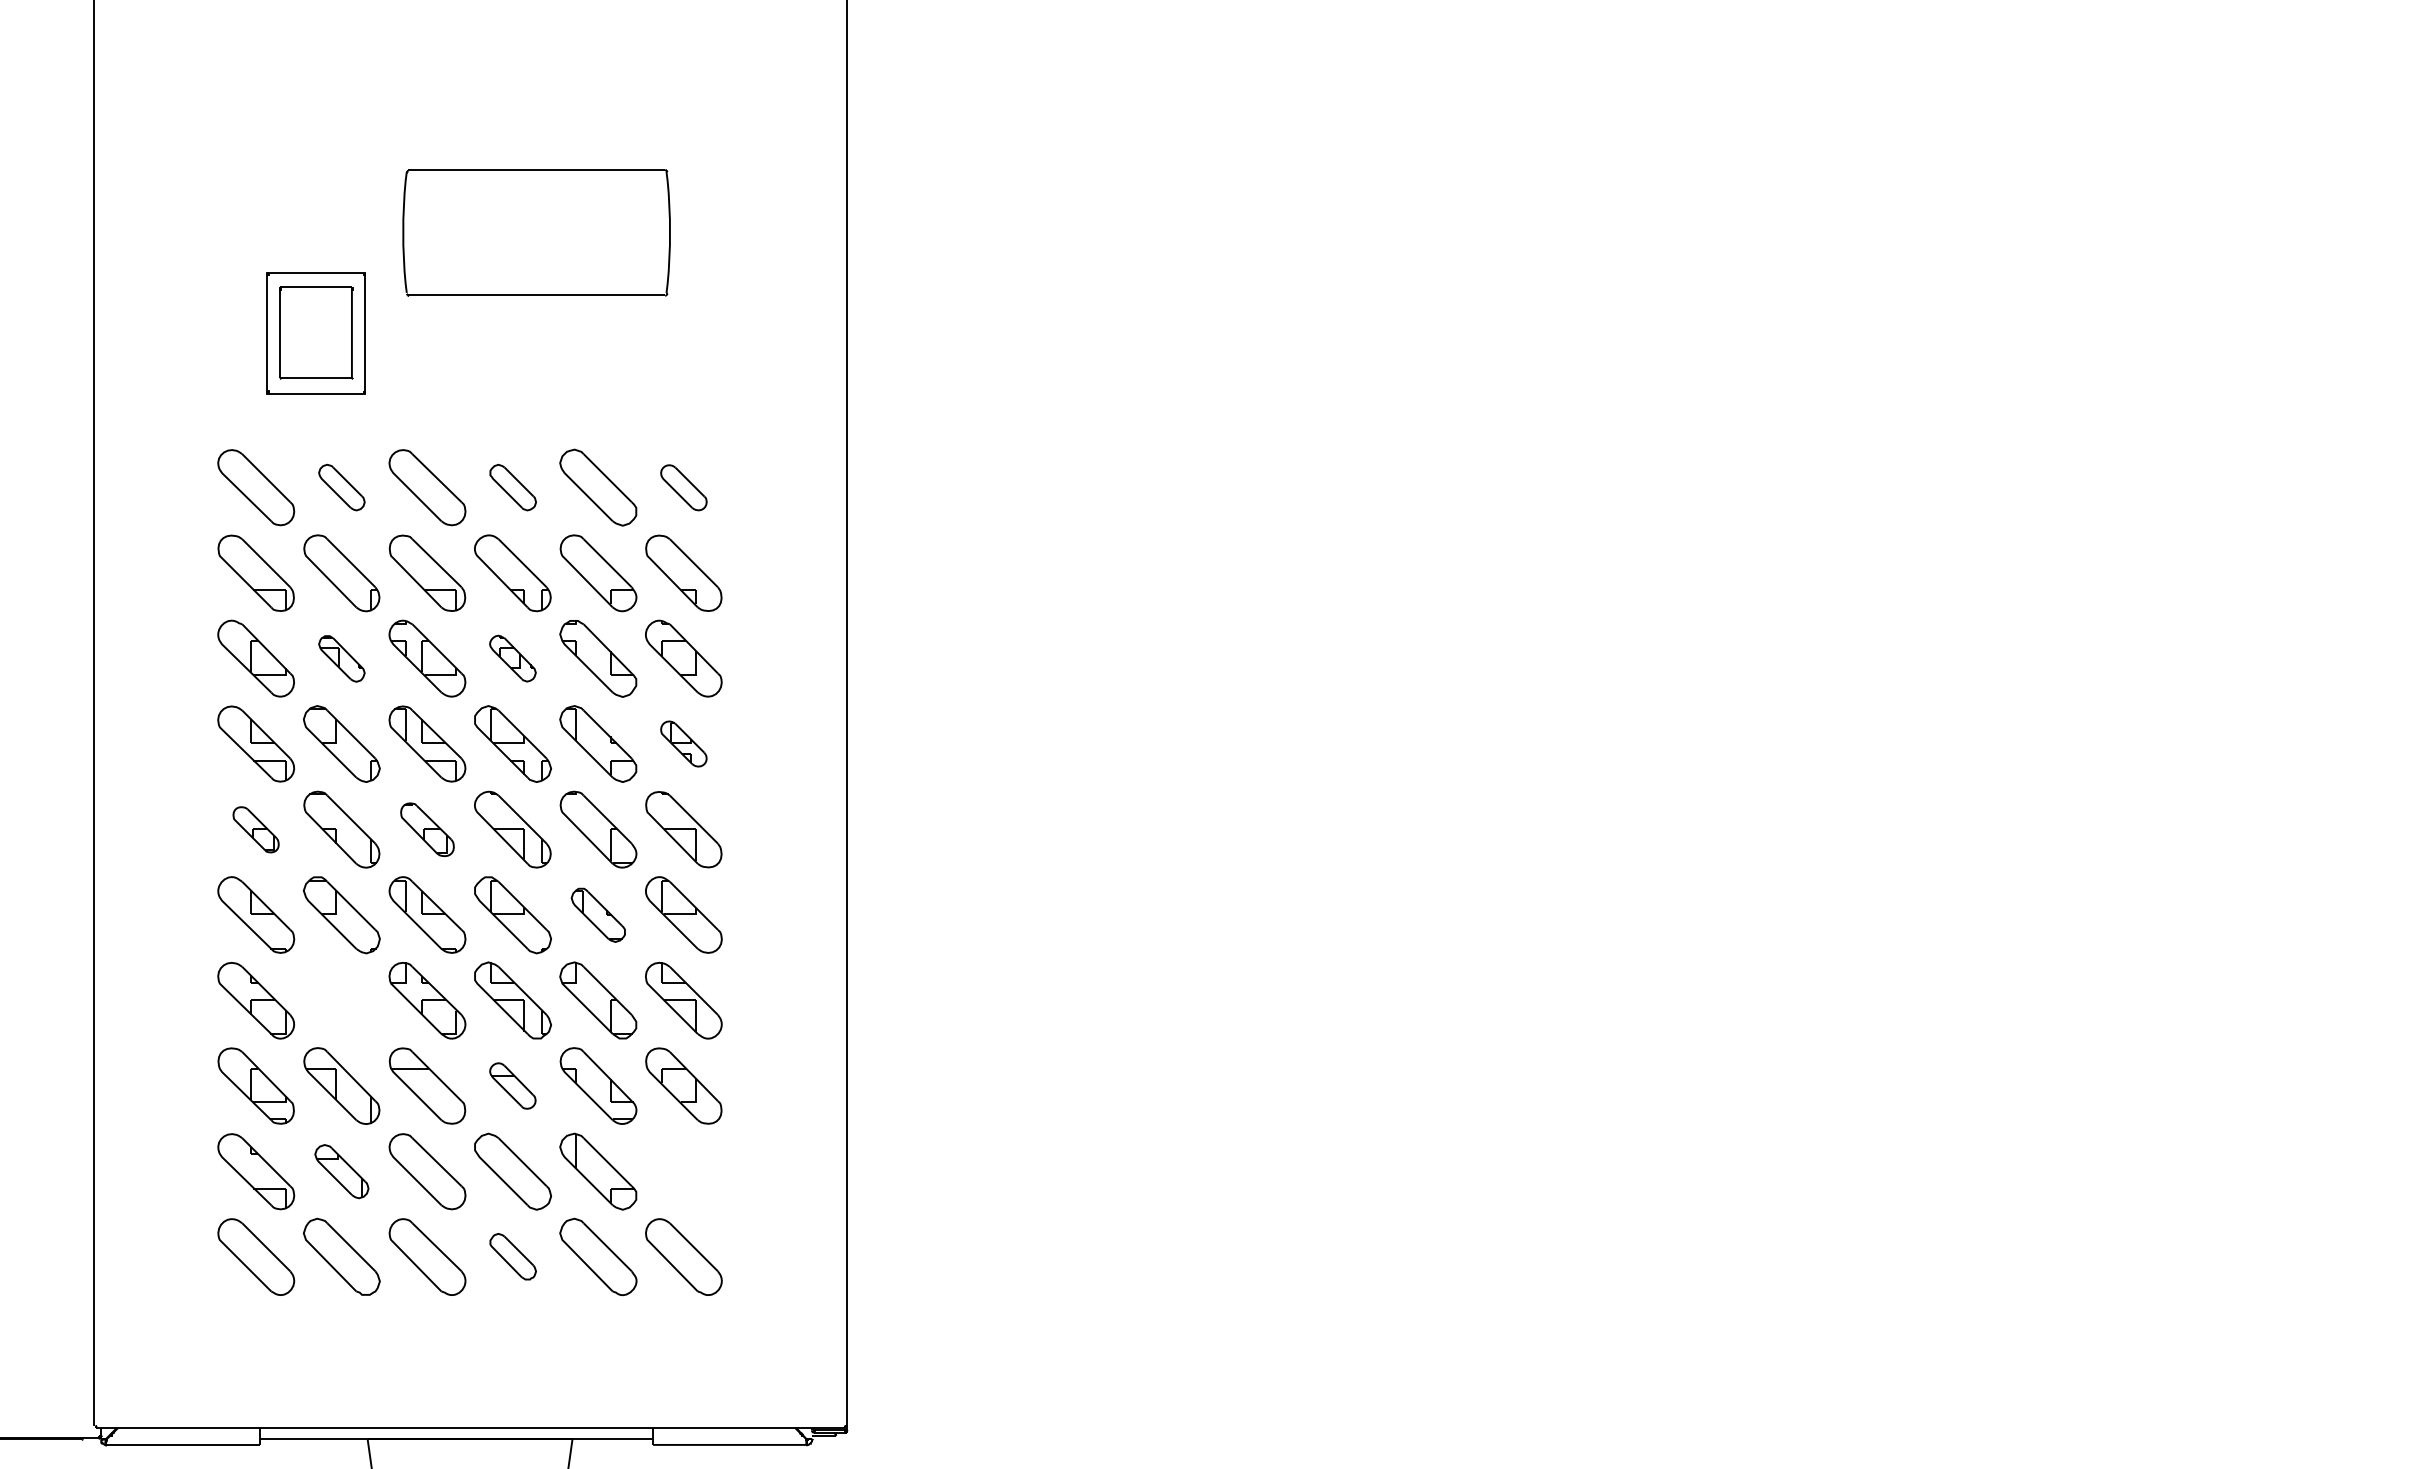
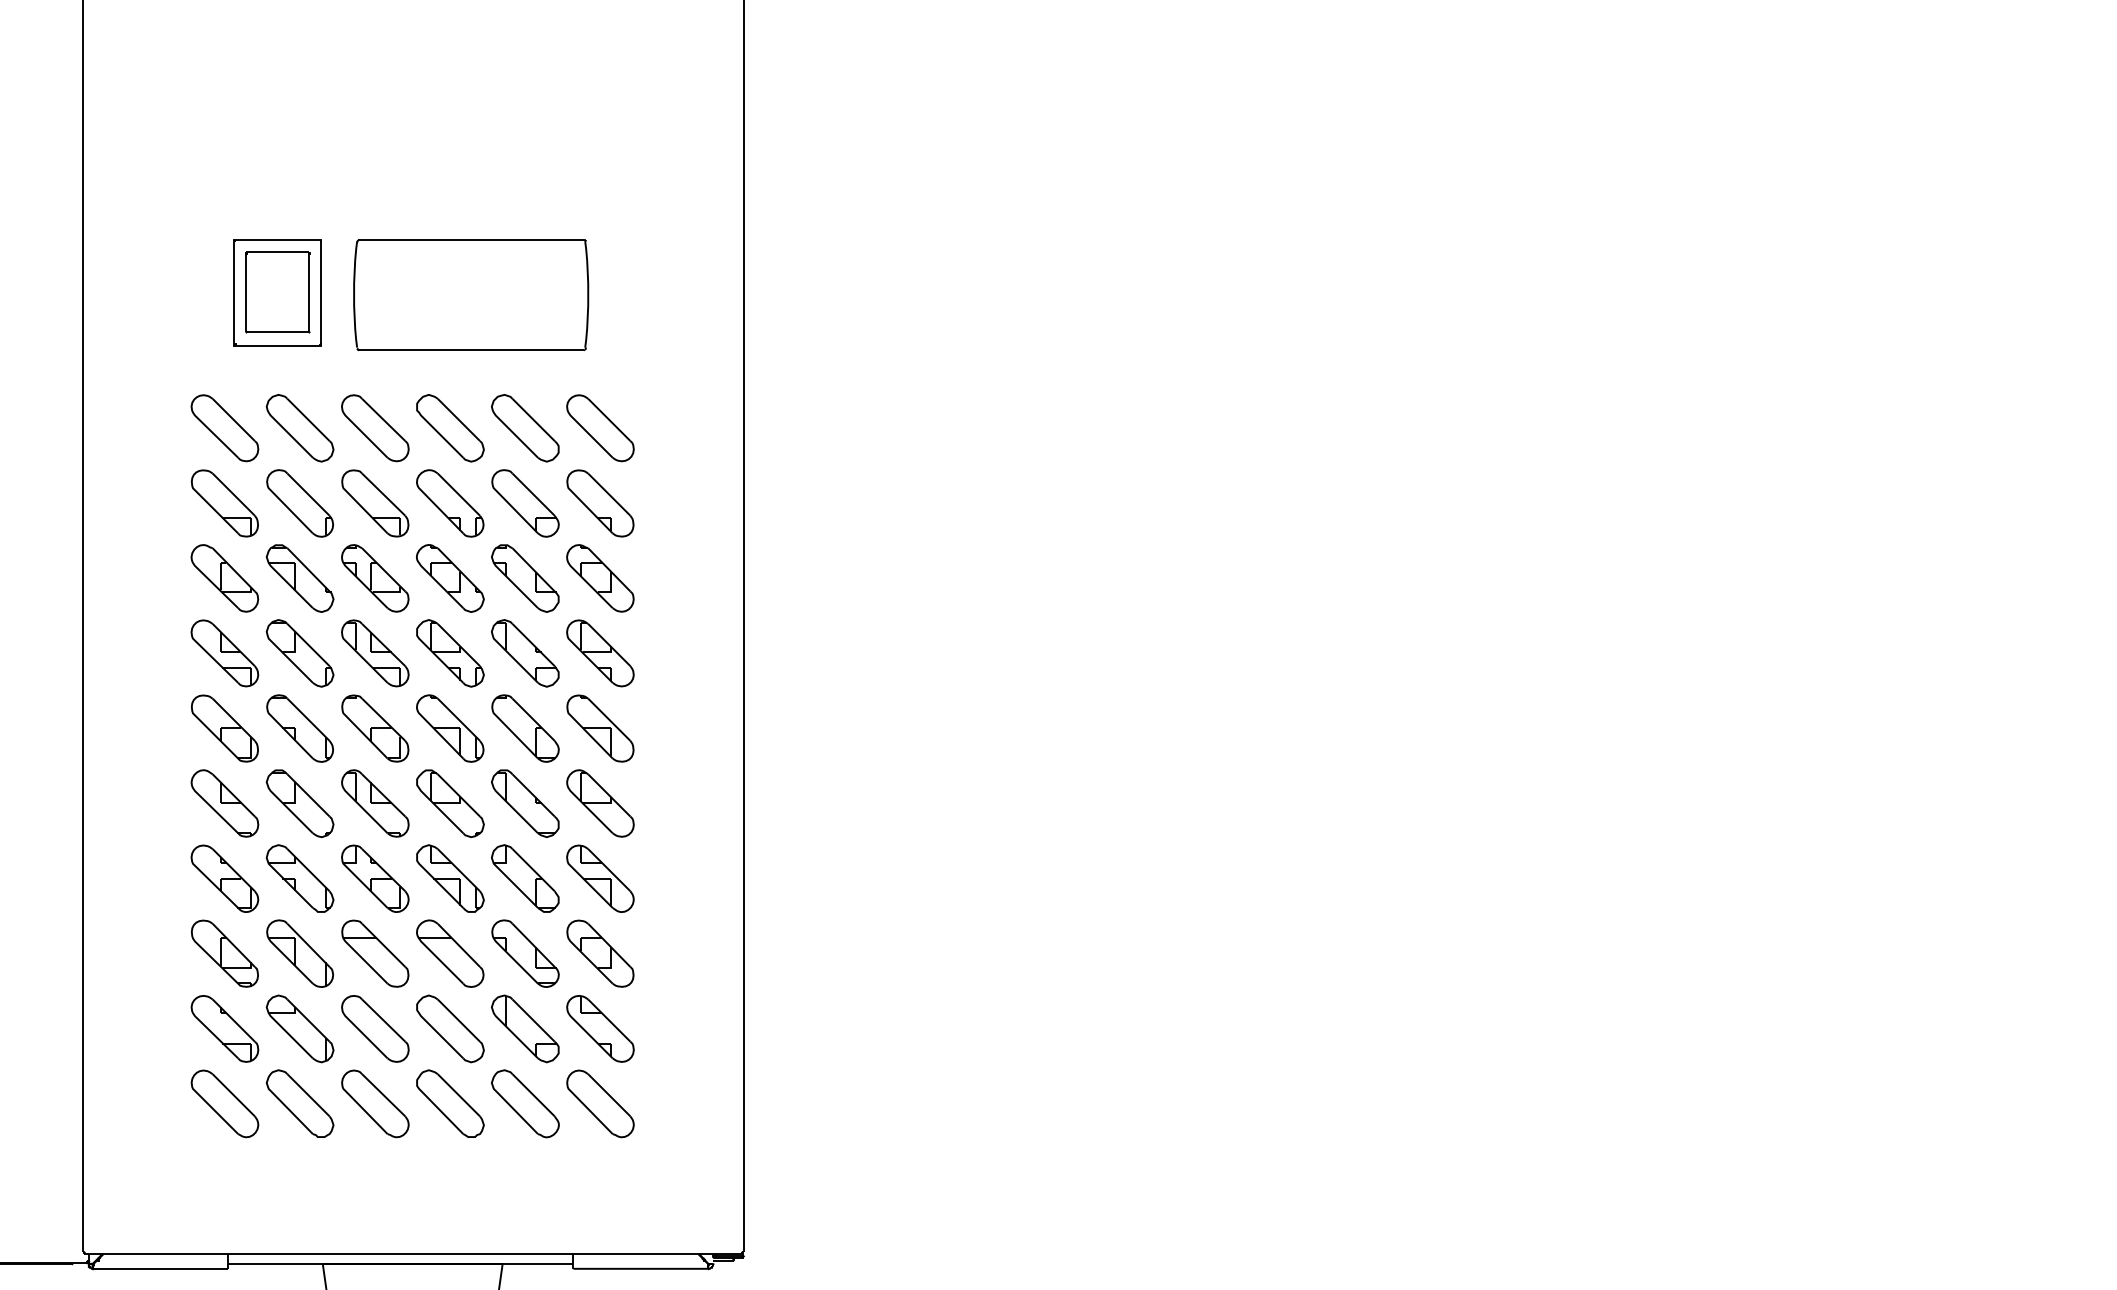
part: (536, 232) -> (471, 294), moved
part: (341, 487) -> (299, 428), size x1.67
part: (513, 487) -> (450, 428), size x1.67
part: (683, 487) -> (600, 428), size x1.67
part: (341, 658) -> (299, 578), size x1.67
part: (512, 658) -> (449, 578), size x1.67
part: (683, 743) -> (600, 652), size x1.67
part: (255, 829) -> (224, 728), size x1.67
part: (427, 829) -> (375, 728), size x1.43
part: (598, 915) -> (525, 803), size x1.43
part: (341, 1000) -> (299, 878), added
part: (512, 1085) -> (449, 953), size x1.67
part: (341, 1171) -> (299, 1028), size x1.43
part: (683, 1171) -> (600, 1028), added
part: (513, 1256) -> (450, 1103), size x1.67

